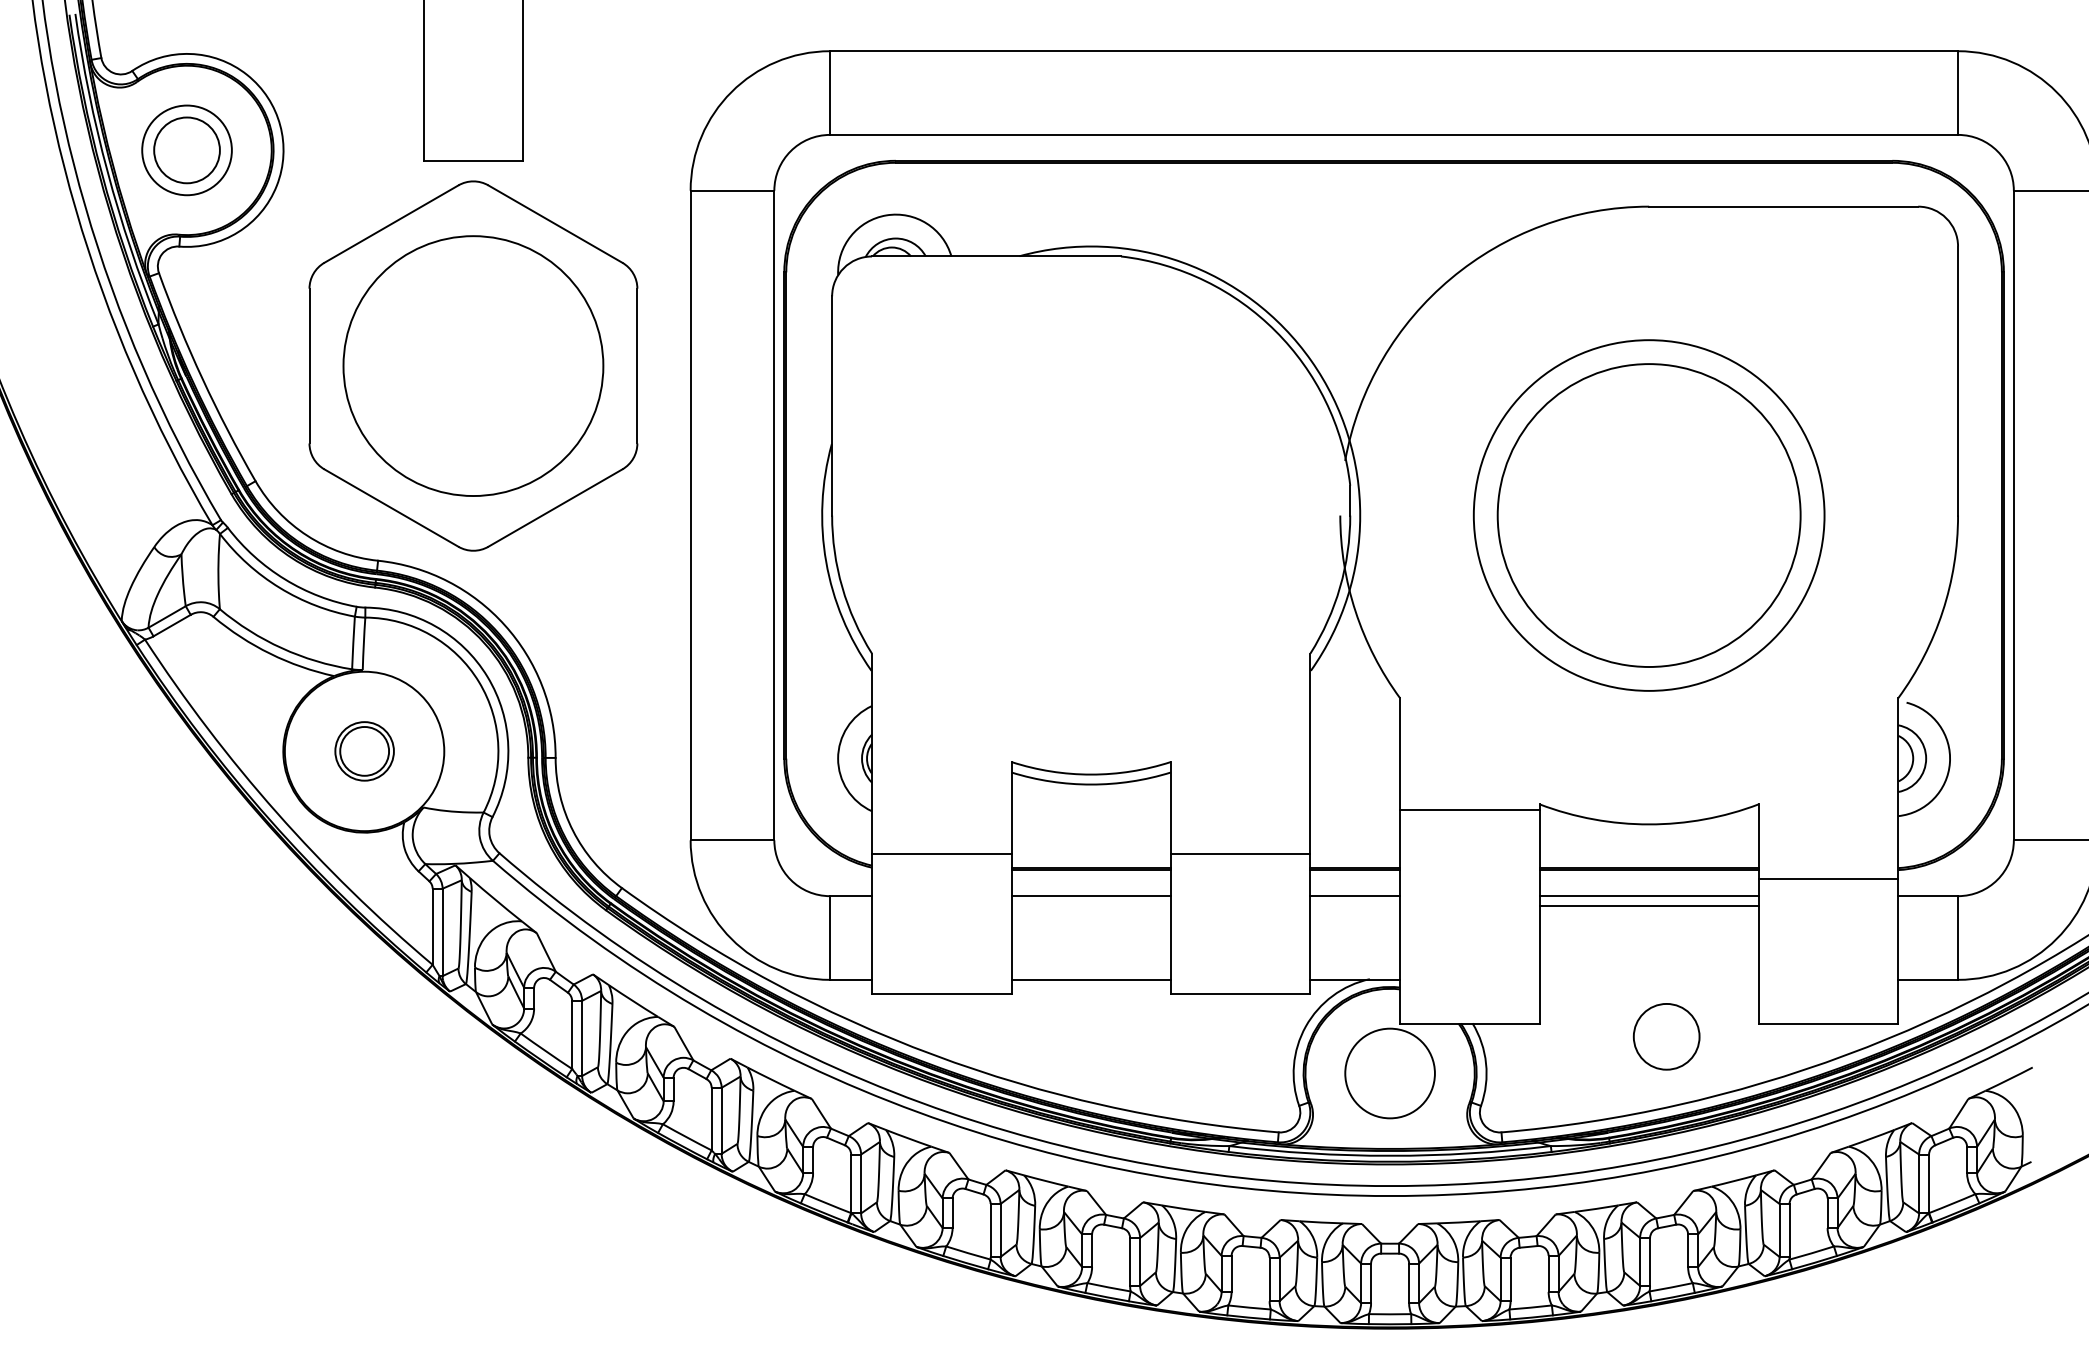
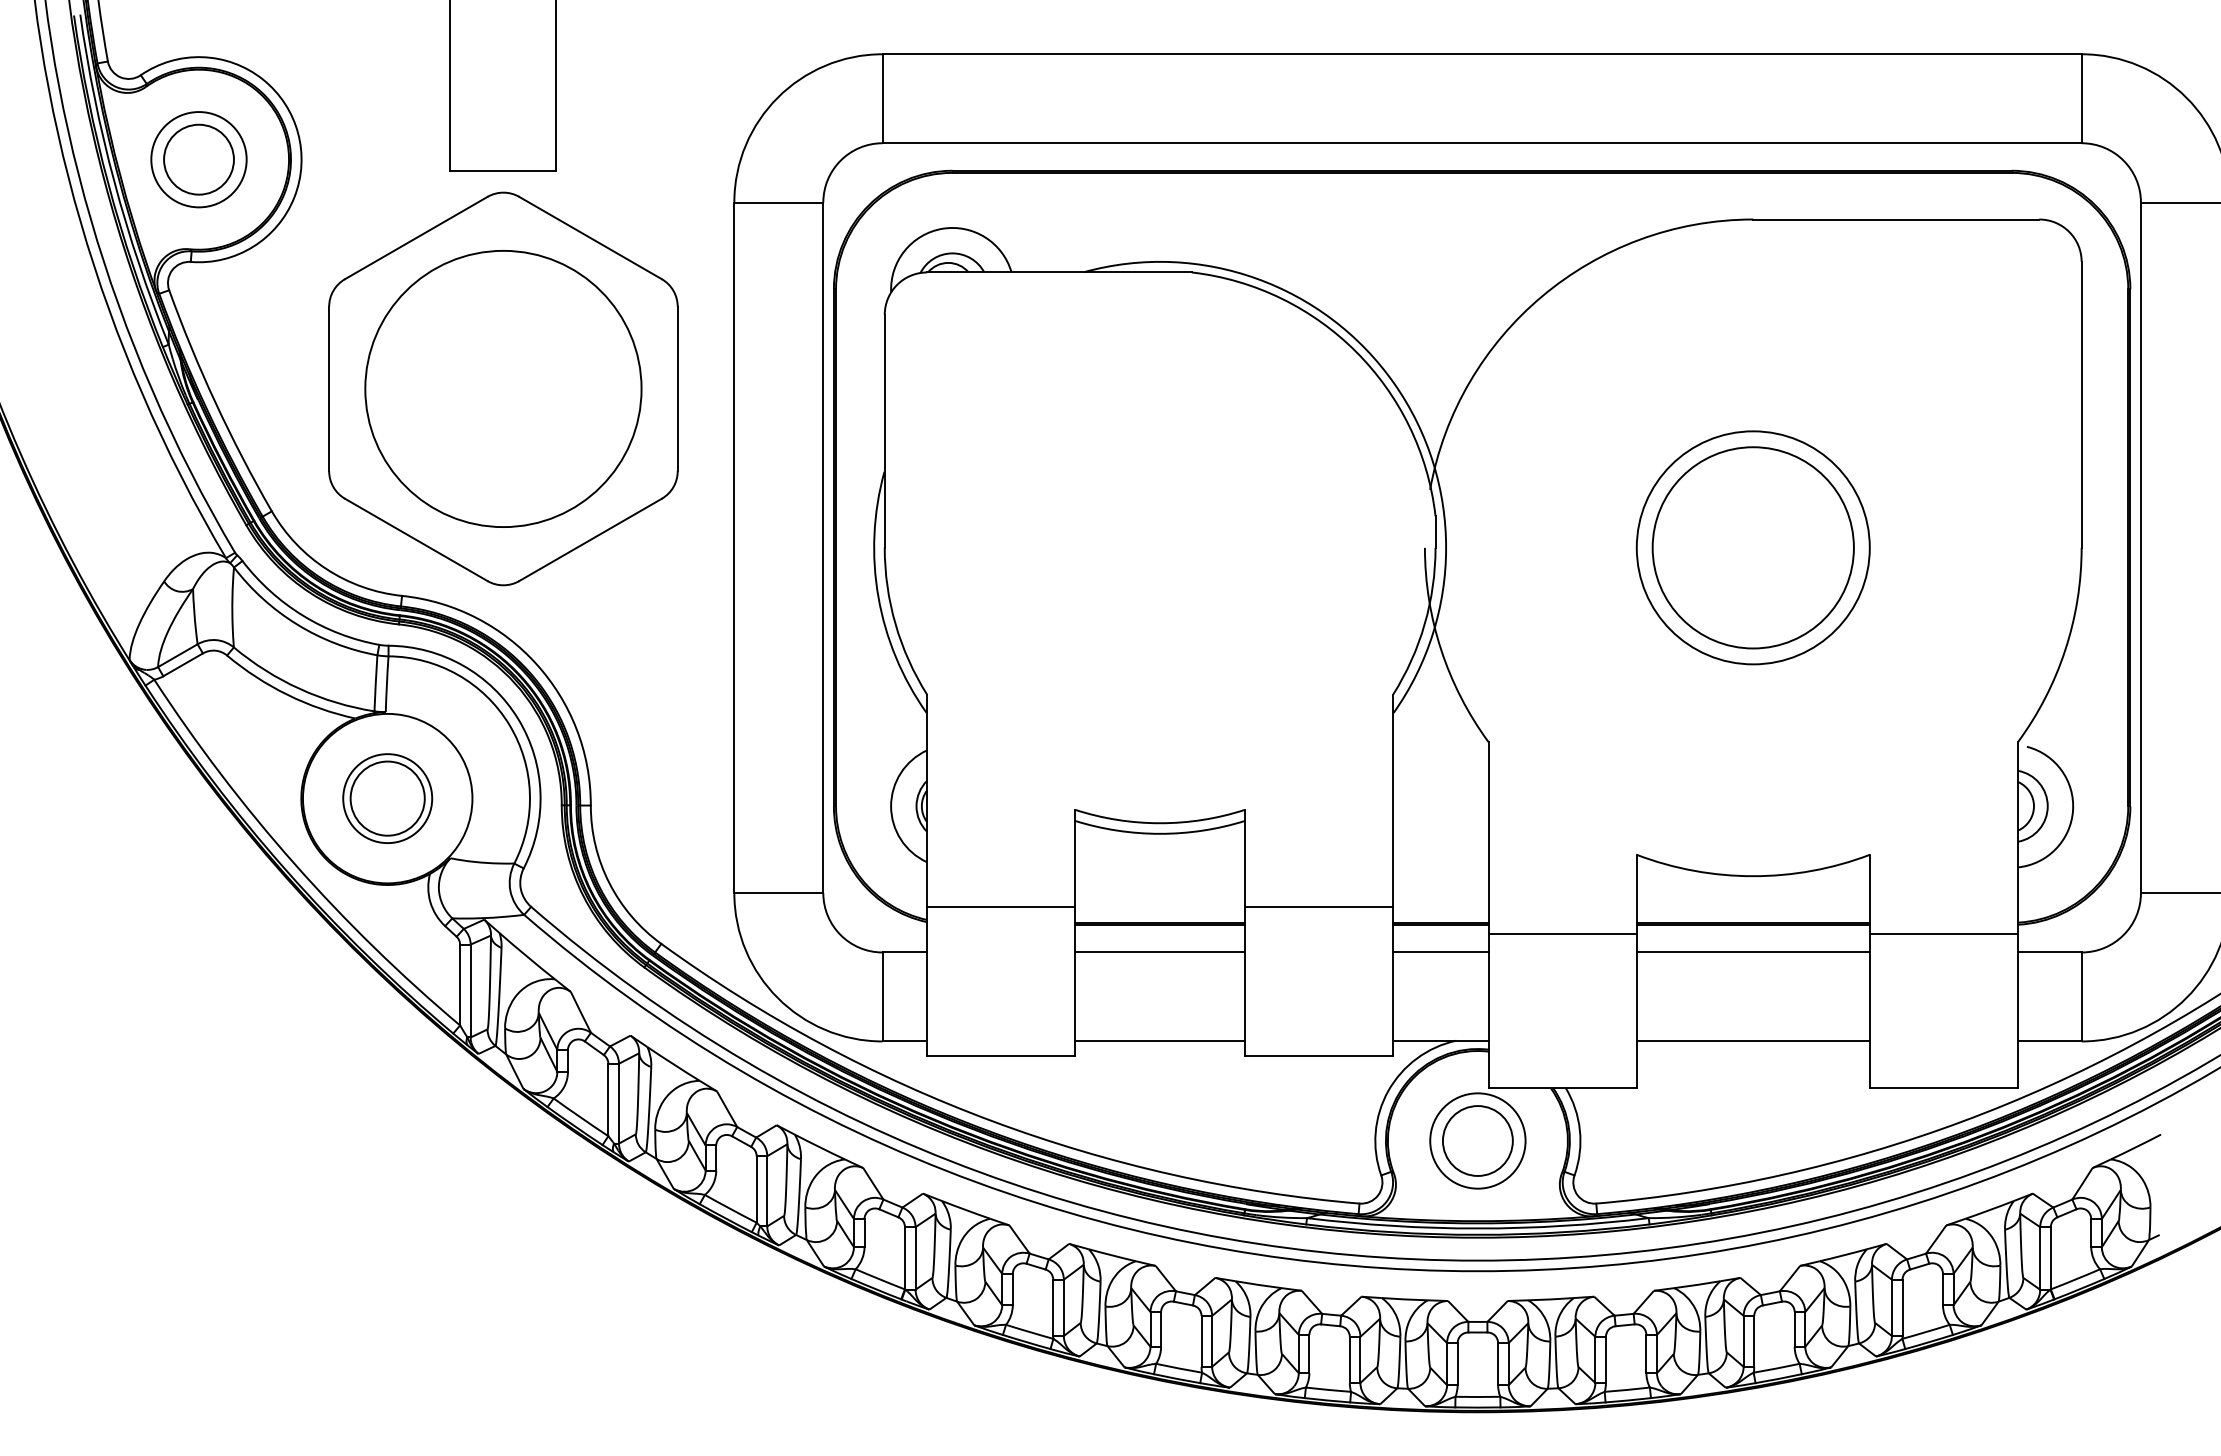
circle: (1648, 515) -> (1752, 547), size x0.62
circle: (1648, 515) -> (1752, 547), size x0.62
part: (364, 751) -> (387, 798), size x1.43
line: (1469, 809) -> (1562, 933), moved
line: (1648, 906) -> (1752, 1041), moved
circle: (1666, 1036) -> (1477, 1140), moved

